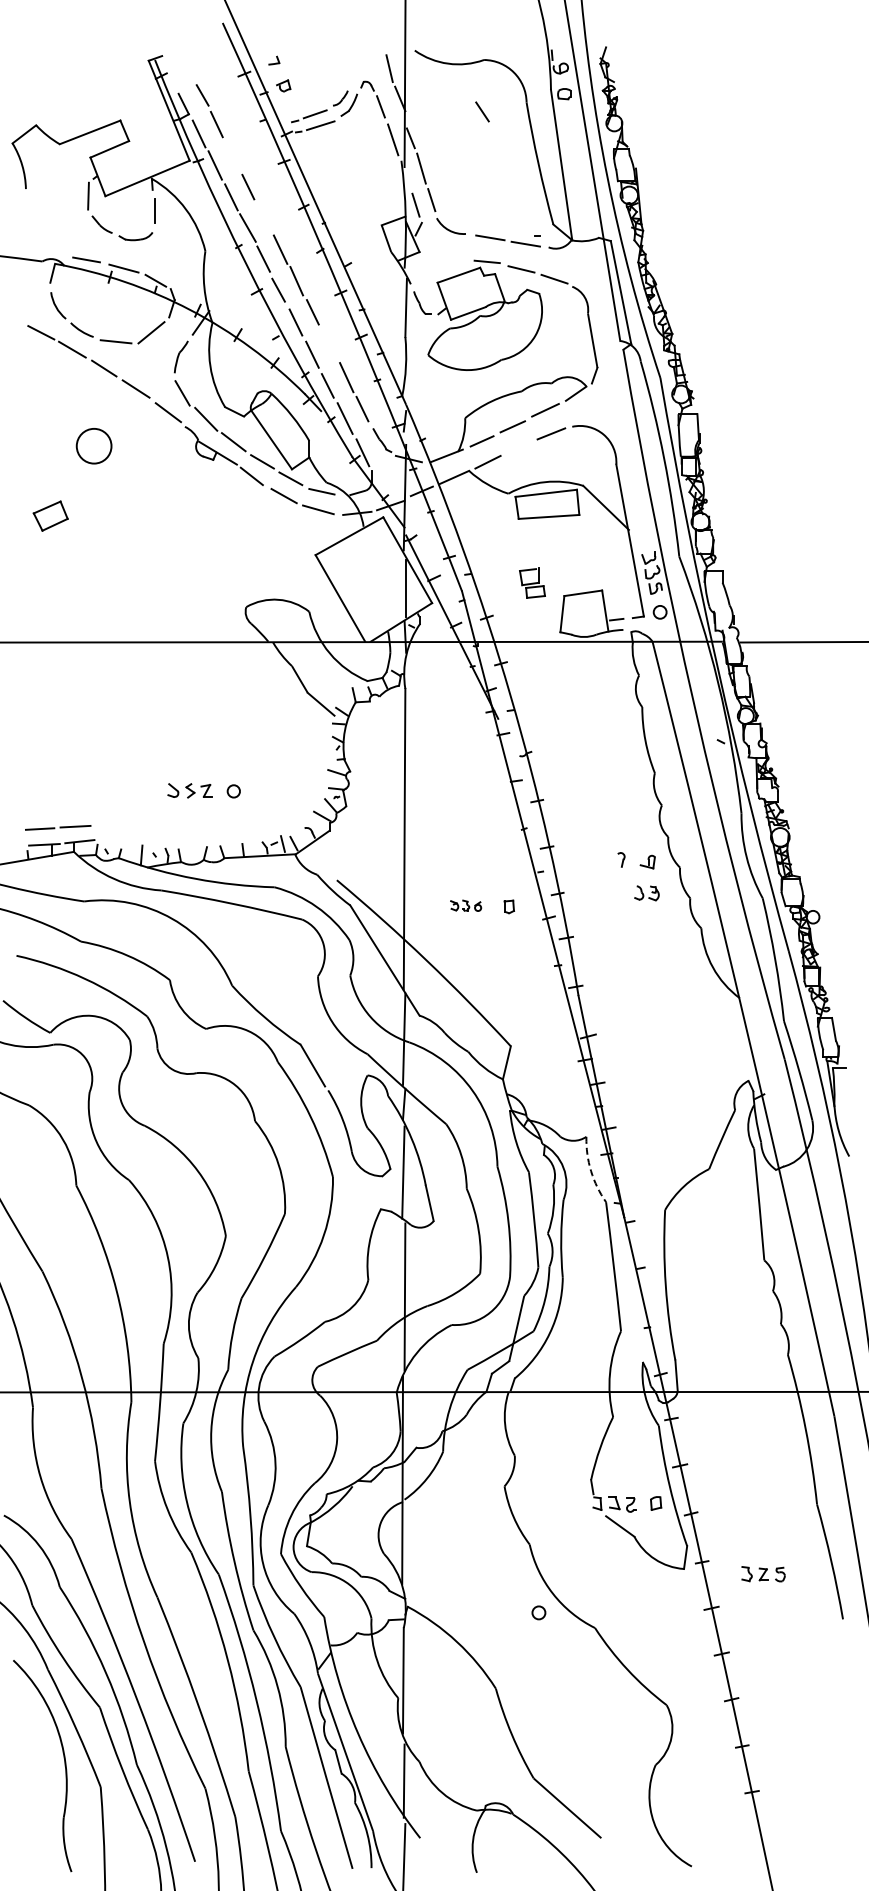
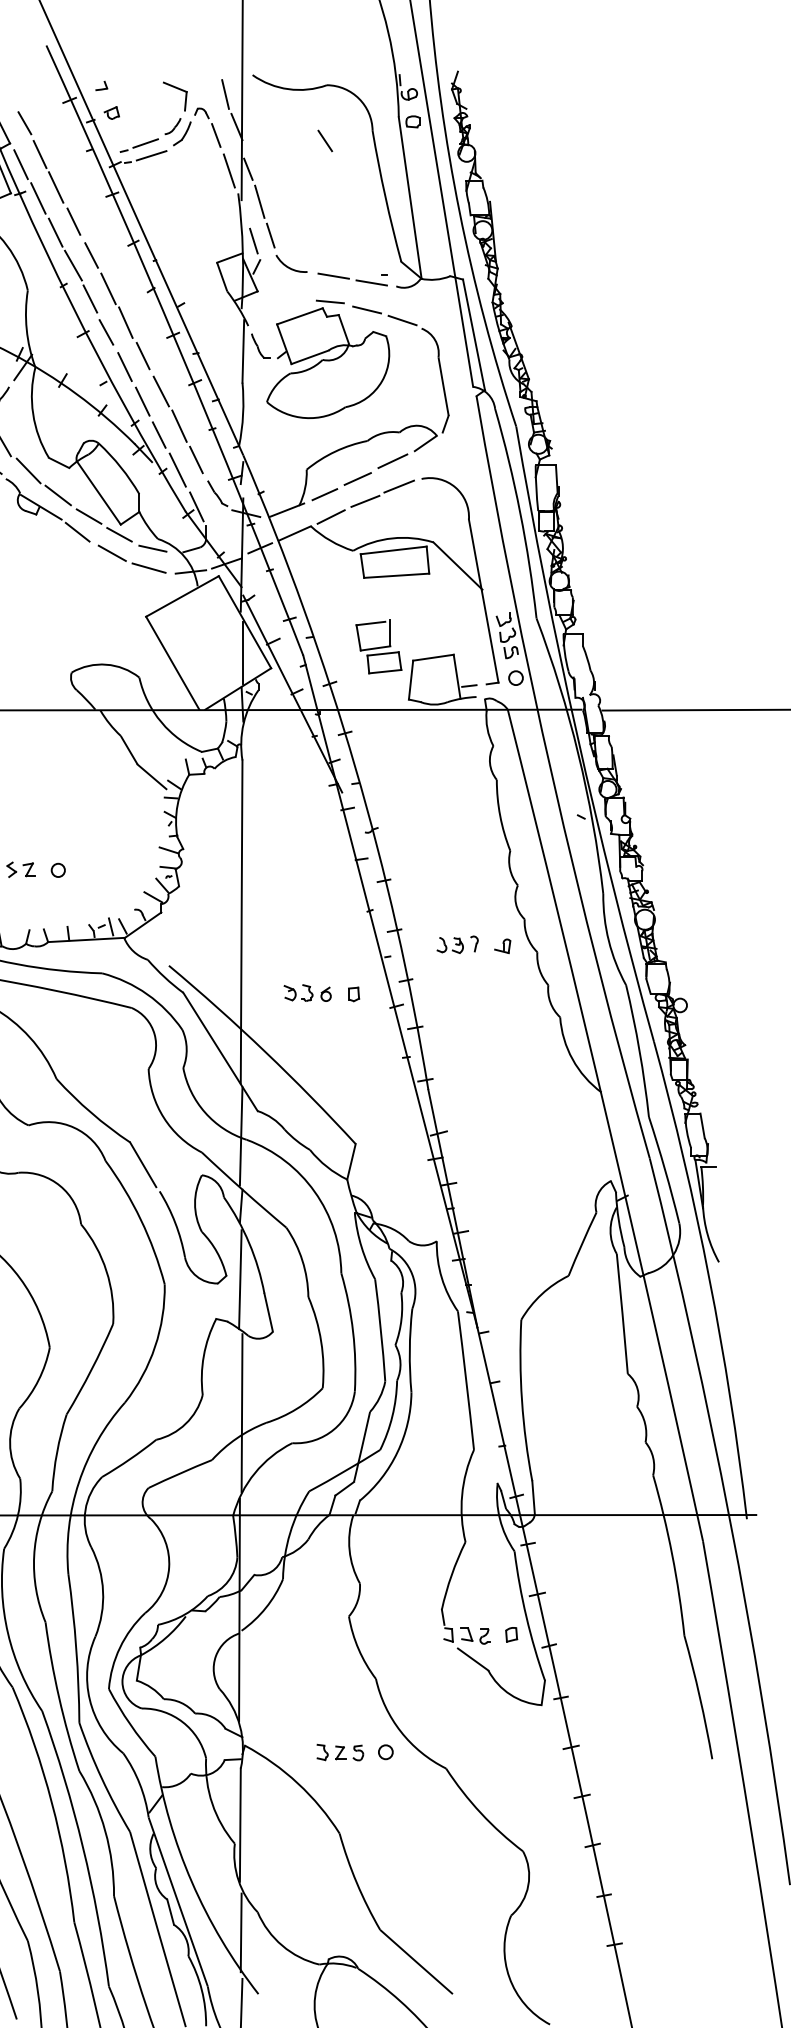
part: (343, 63) -> (176, 88), added
line: (231, 155) -> (55, 187), added
line: (264, 218) -> (91, 255), added
line: (329, 345) -> (161, 391), added
line: (519, 447) -> (364, 501), added
part: (532, 582) -> (378, 646), size x1.67
part: (646, 893) -> (449, 945), moved
part: (465, 905) -> (307, 992), size x1.43
arc: (591, 1171) -> (442, 1278), dashed -> solid
part: (763, 1574) -> (340, 1752), moved

